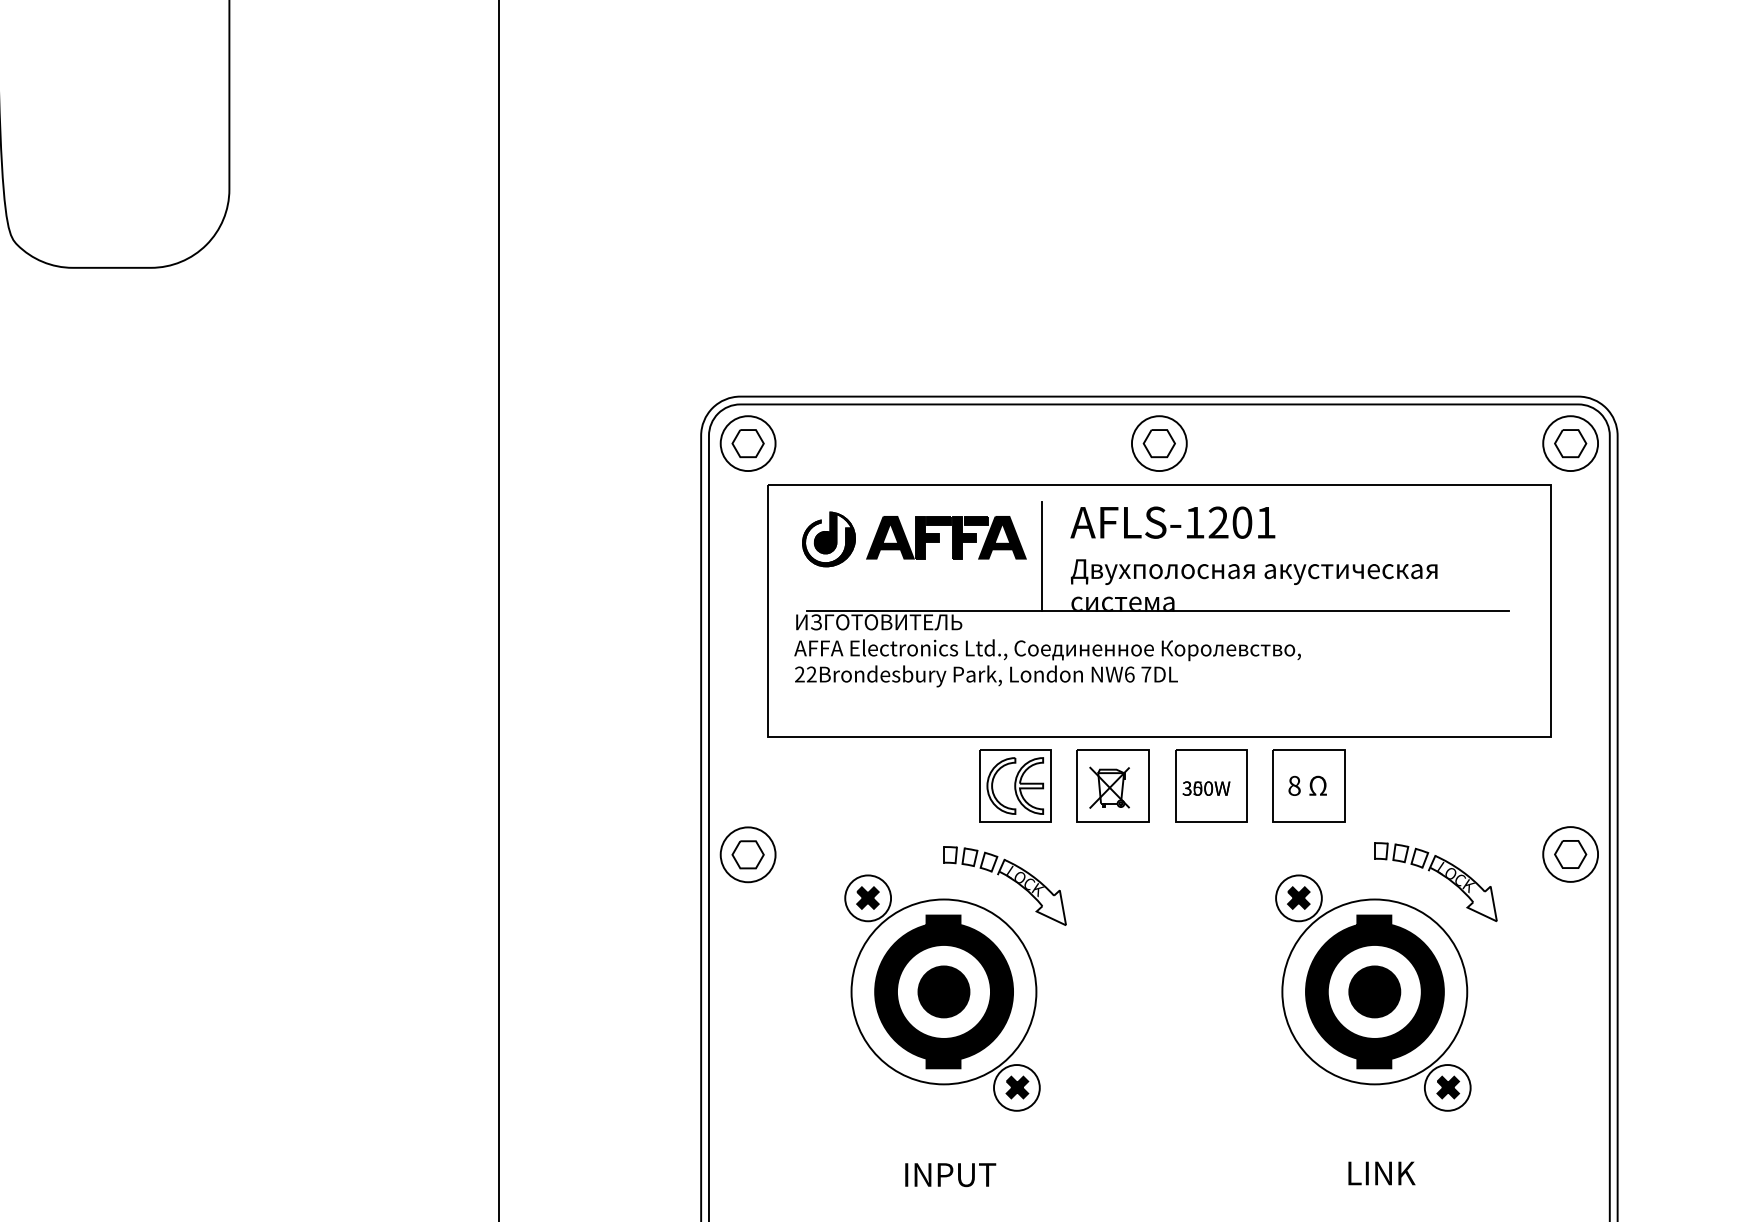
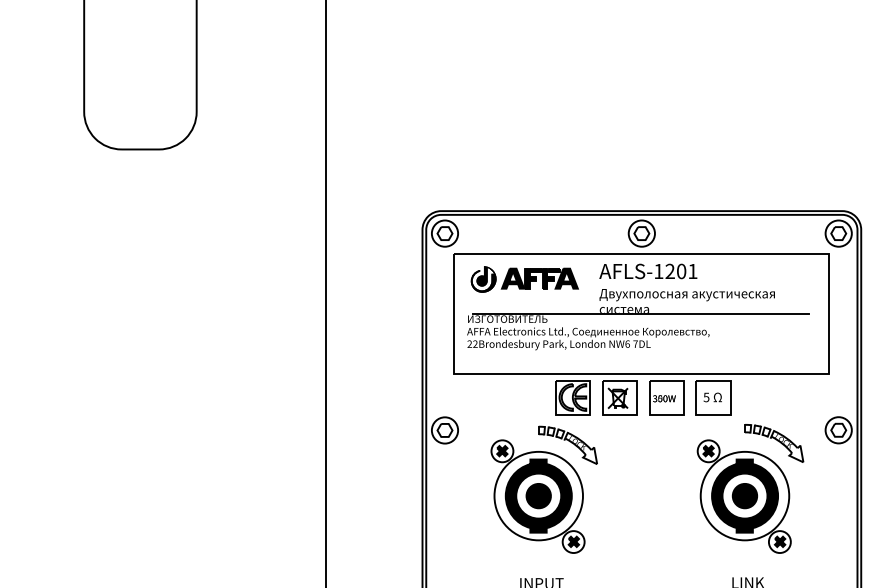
line: (1041, 556) -> (585, 287), removed
text: (1294, 785) -> (706, 397), 8 -> 5

